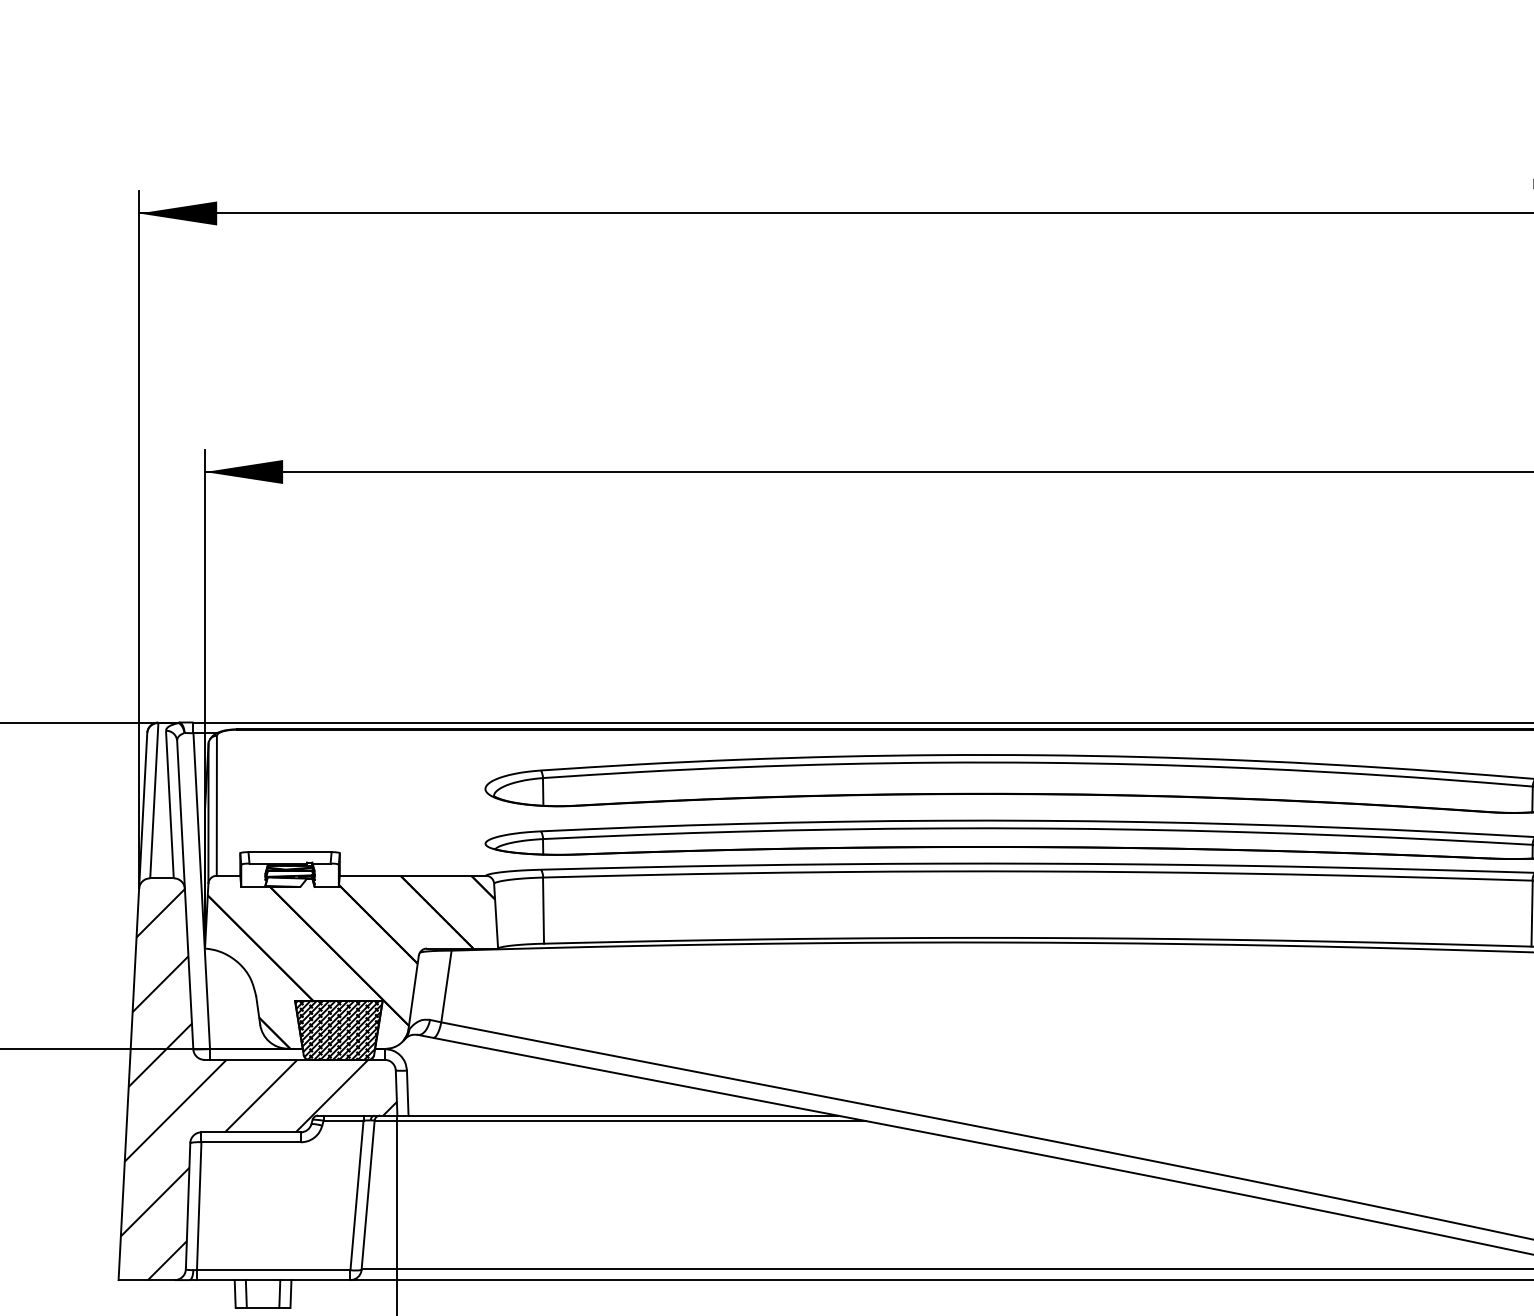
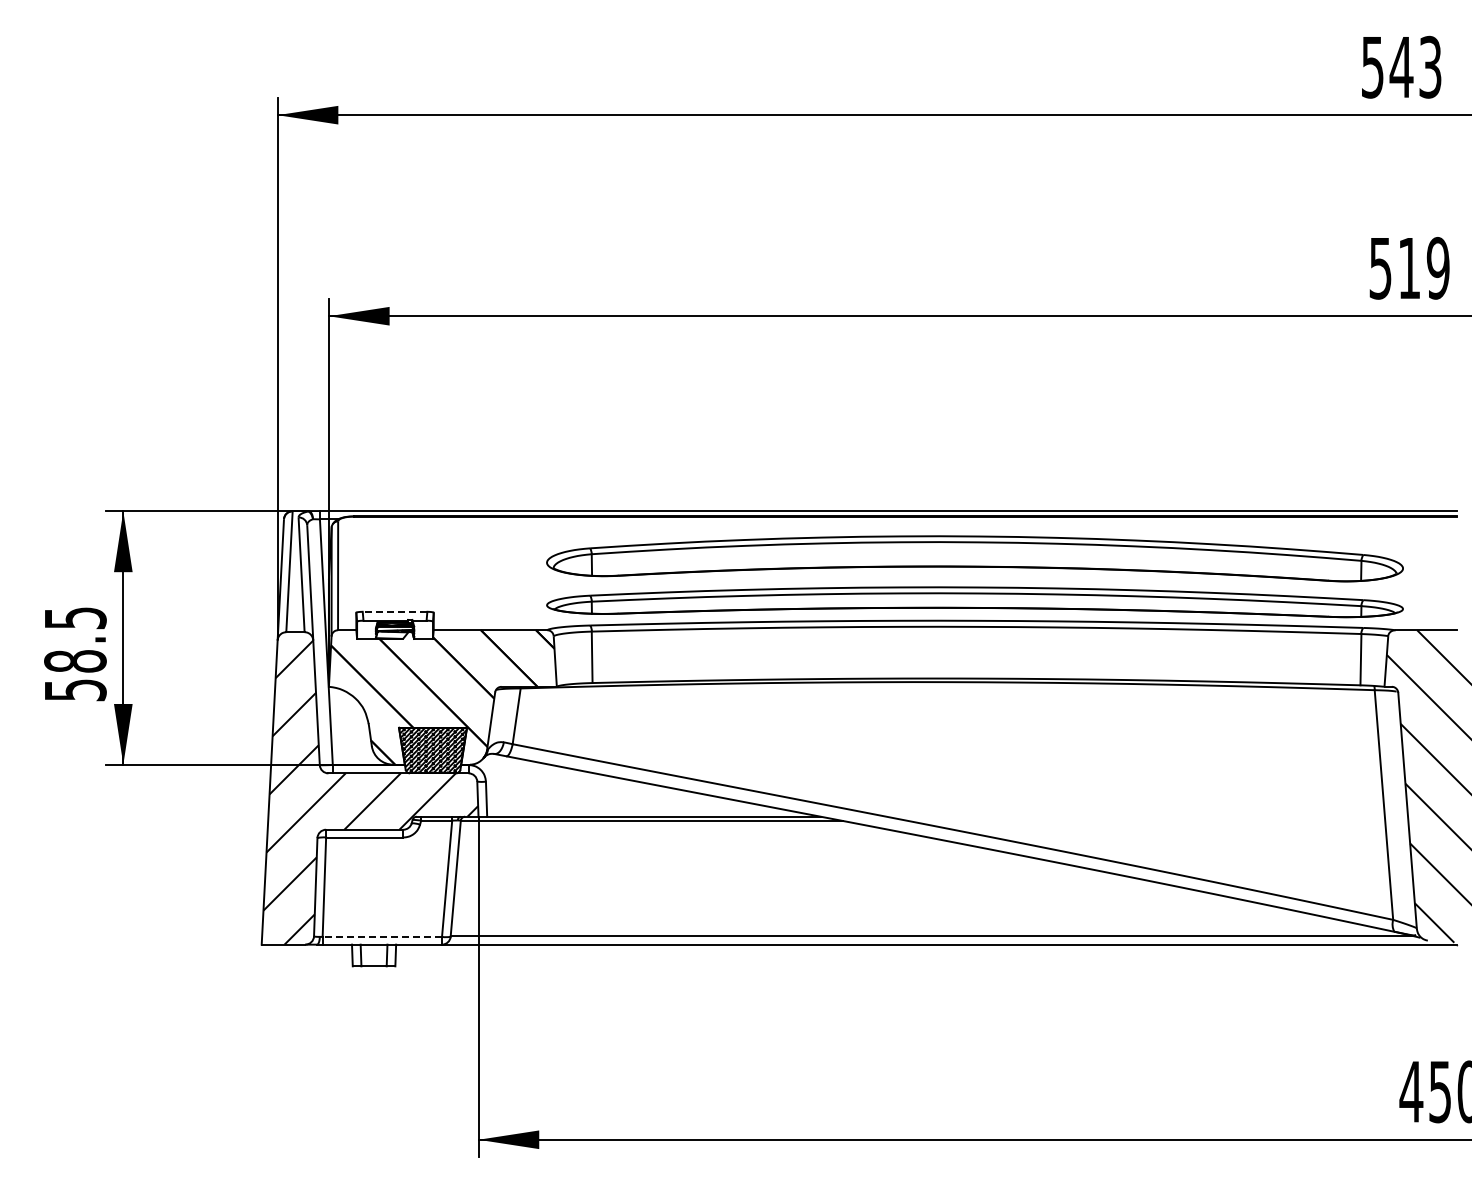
line: (289, 851) -> (394, 611), solid -> dashed
line: (273, 1269) -> (382, 936), solid -> dashed

